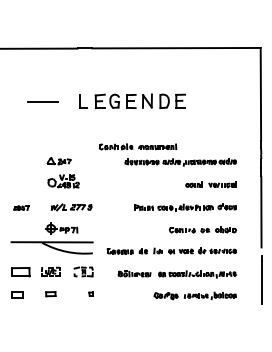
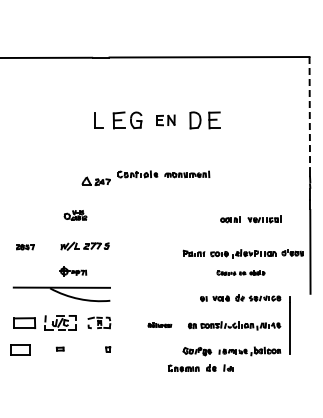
line: (260, 93) -> (309, 111), solid -> dashed
line: (43, 101) -> (51, 120), removed
part: (139, 101) -> (165, 120), size x0.6
part: (58, 160) -> (95, 180), moved
part: (180, 162) -> (214, 192), removed
part: (63, 181) -> (75, 215), size x0.6
part: (184, 207) -> (242, 253), moved
part: (61, 228) -> (72, 271), size x0.7
part: (202, 229) -> (240, 272), size x0.6
part: (134, 251) -> (200, 368), moved
part: (50, 271) -> (60, 322), size x1.4
part: (134, 274) -> (159, 325), size x0.6
line: (261, 280) -> (289, 325), moved
part: (50, 293) -> (59, 348), size x0.6
part: (17, 295) -> (20, 350), size x1.4

